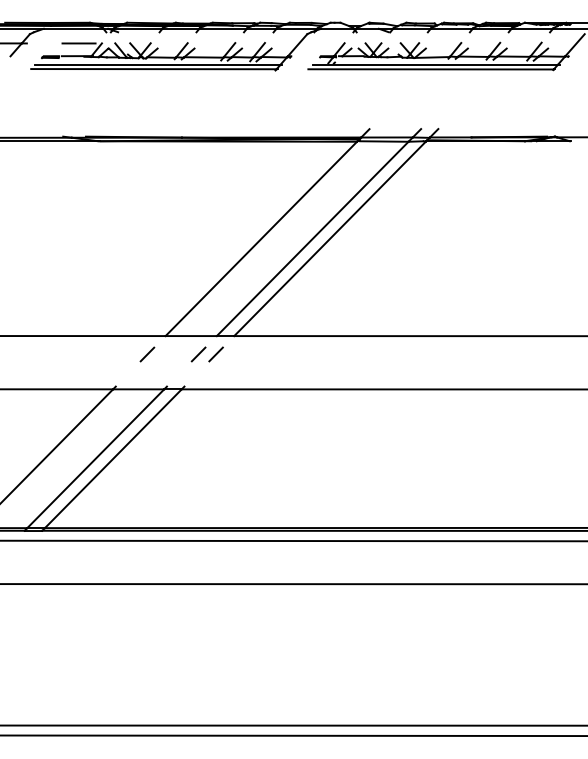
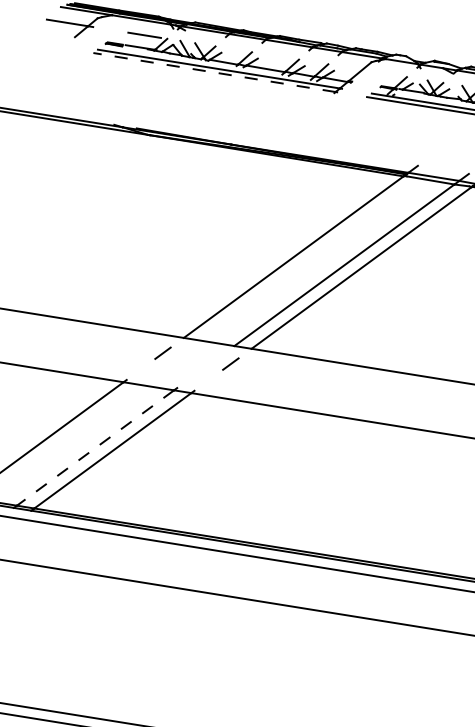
line: (153, 69) -> (214, 72), solid -> dashed
line: (198, 354) -> (213, 361), removed
line: (95, 459) -> (95, 448), solid -> dashed

